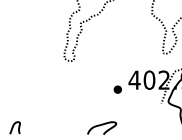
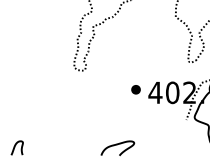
part: (117, 89) -> (135, 89), moved

